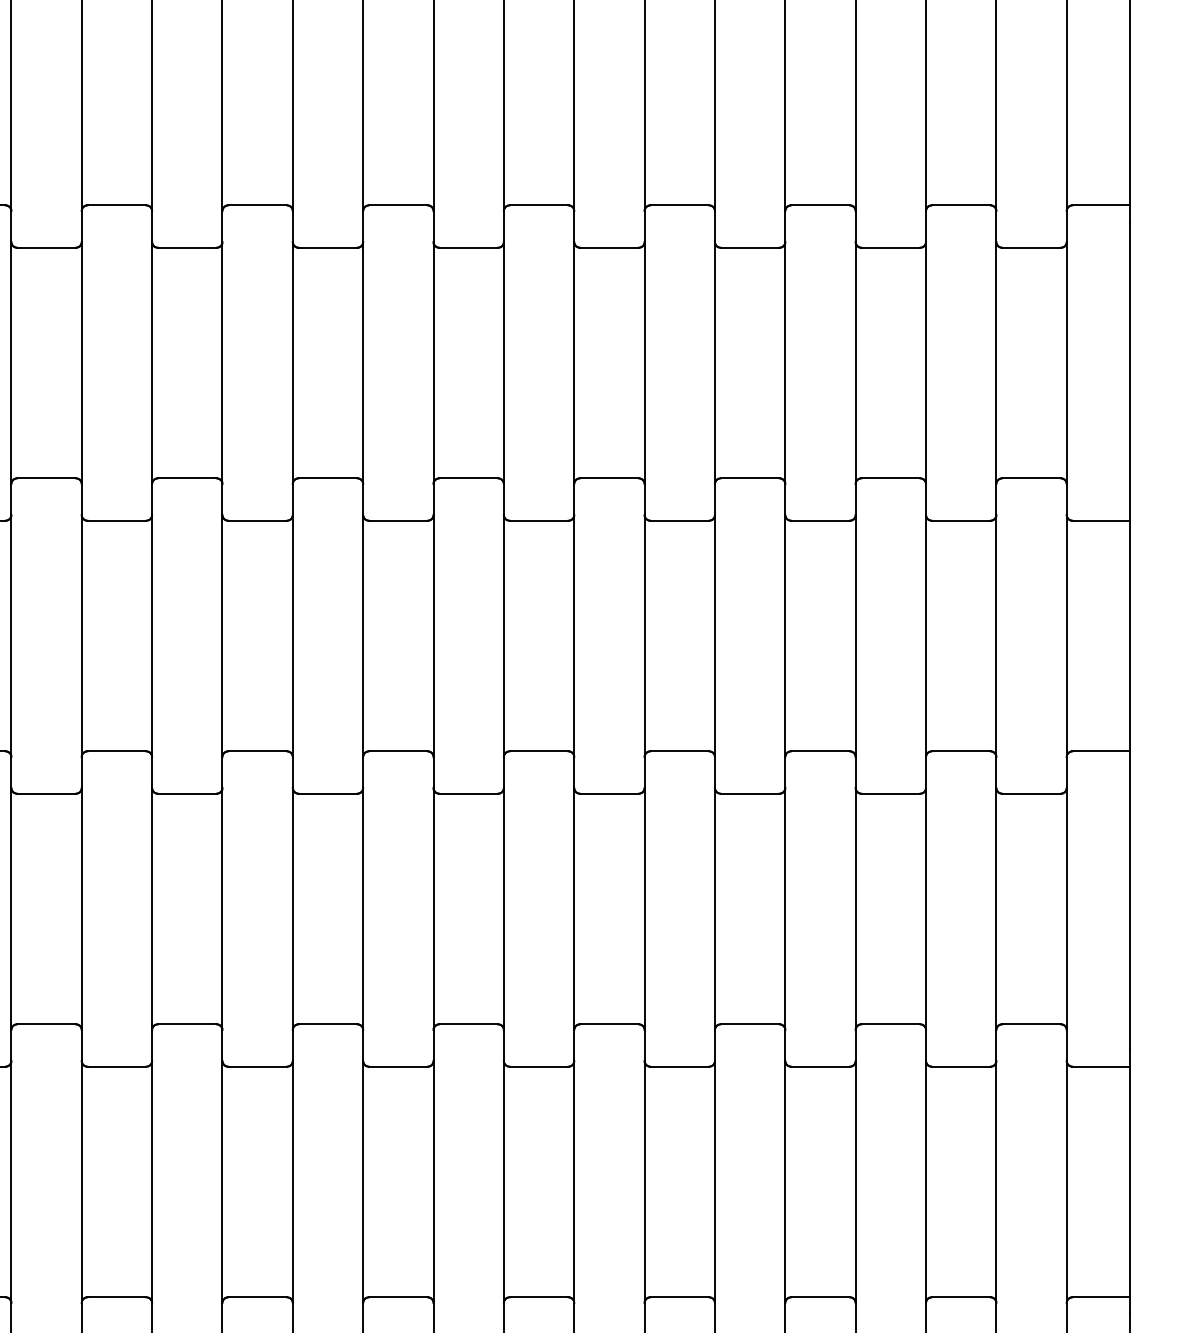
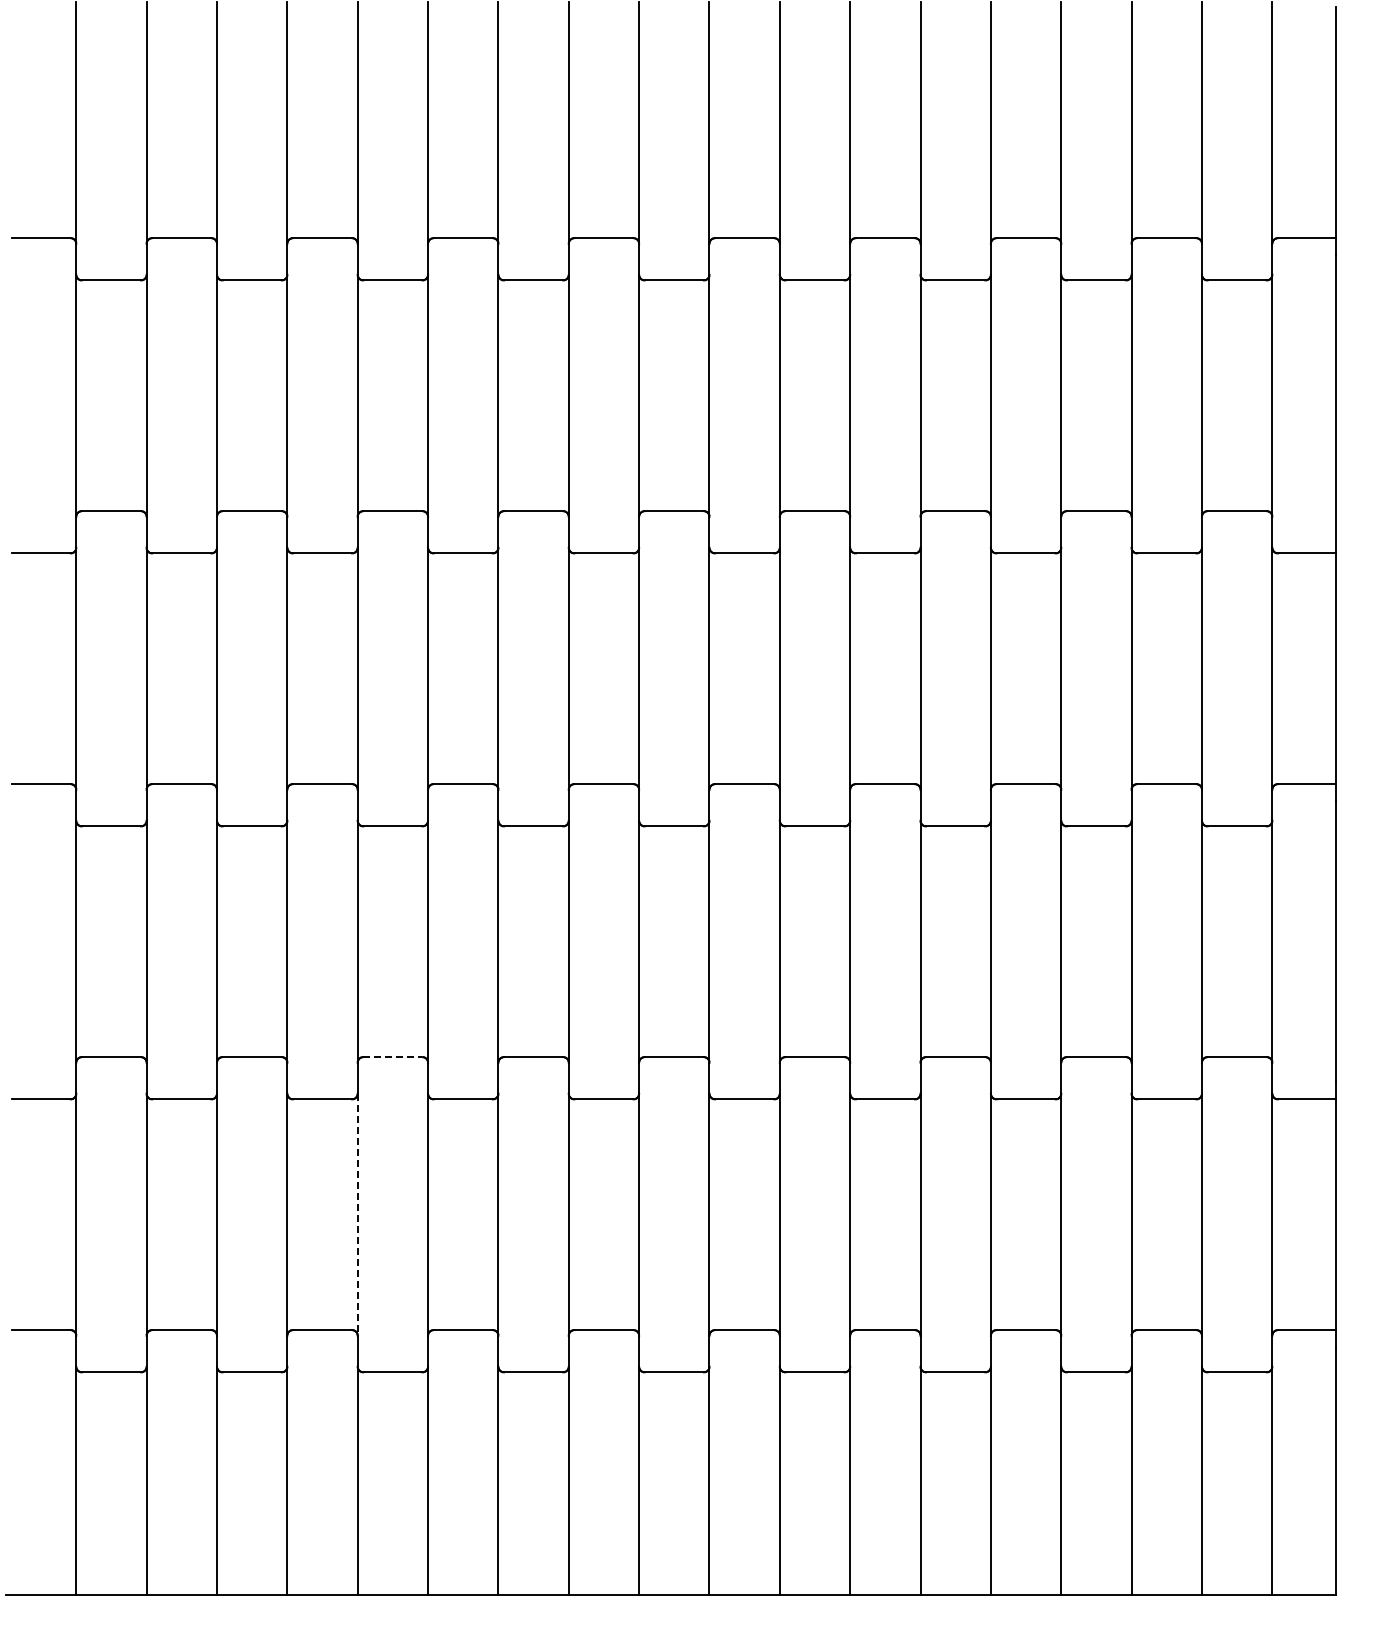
line: (186, 1024) -> (392, 1057), solid -> dashed
line: (151, 1182) -> (357, 1215), solid -> dashed

